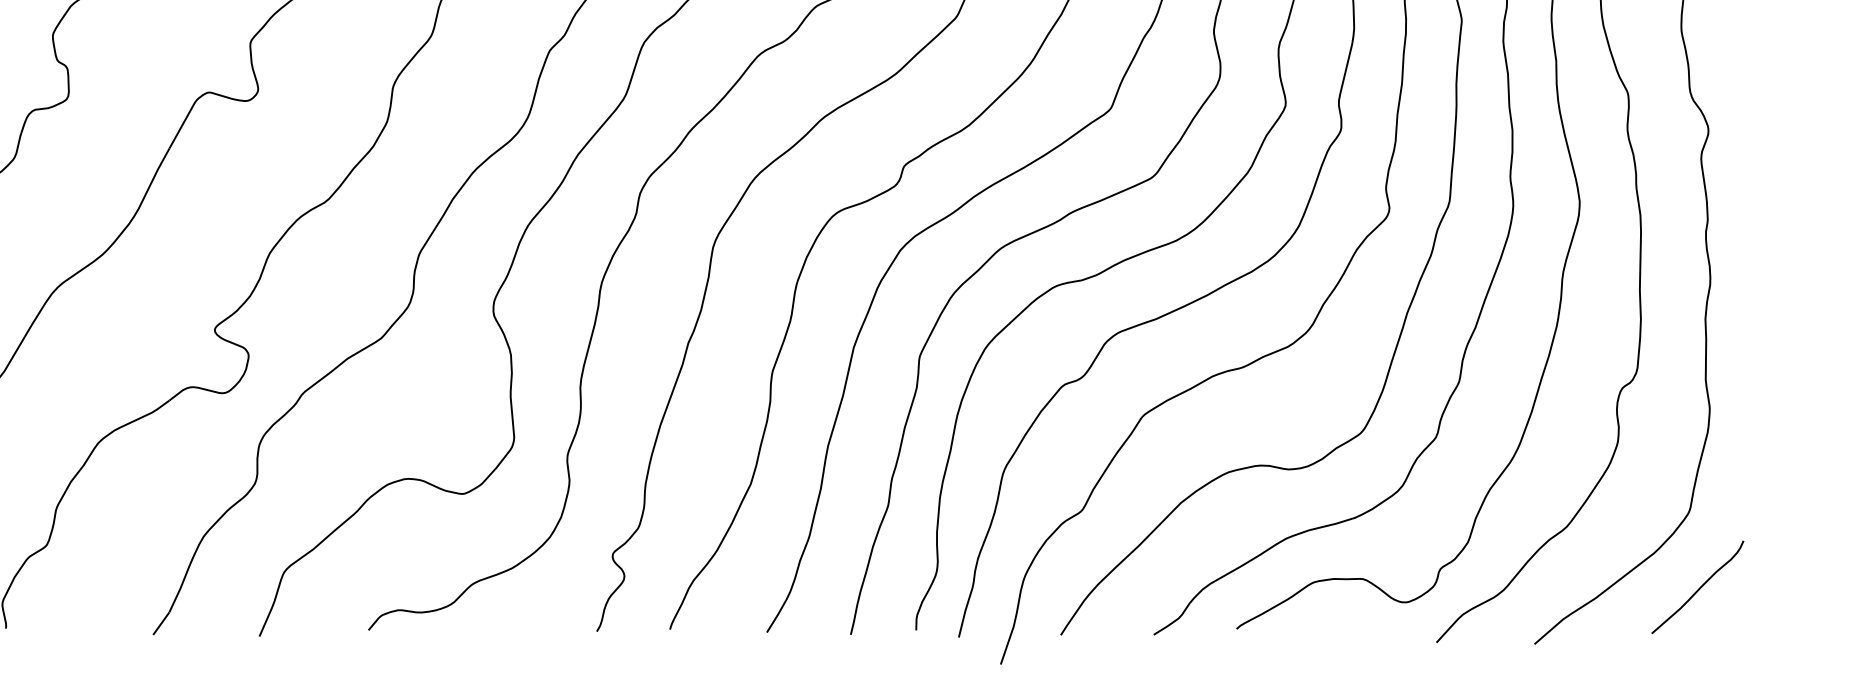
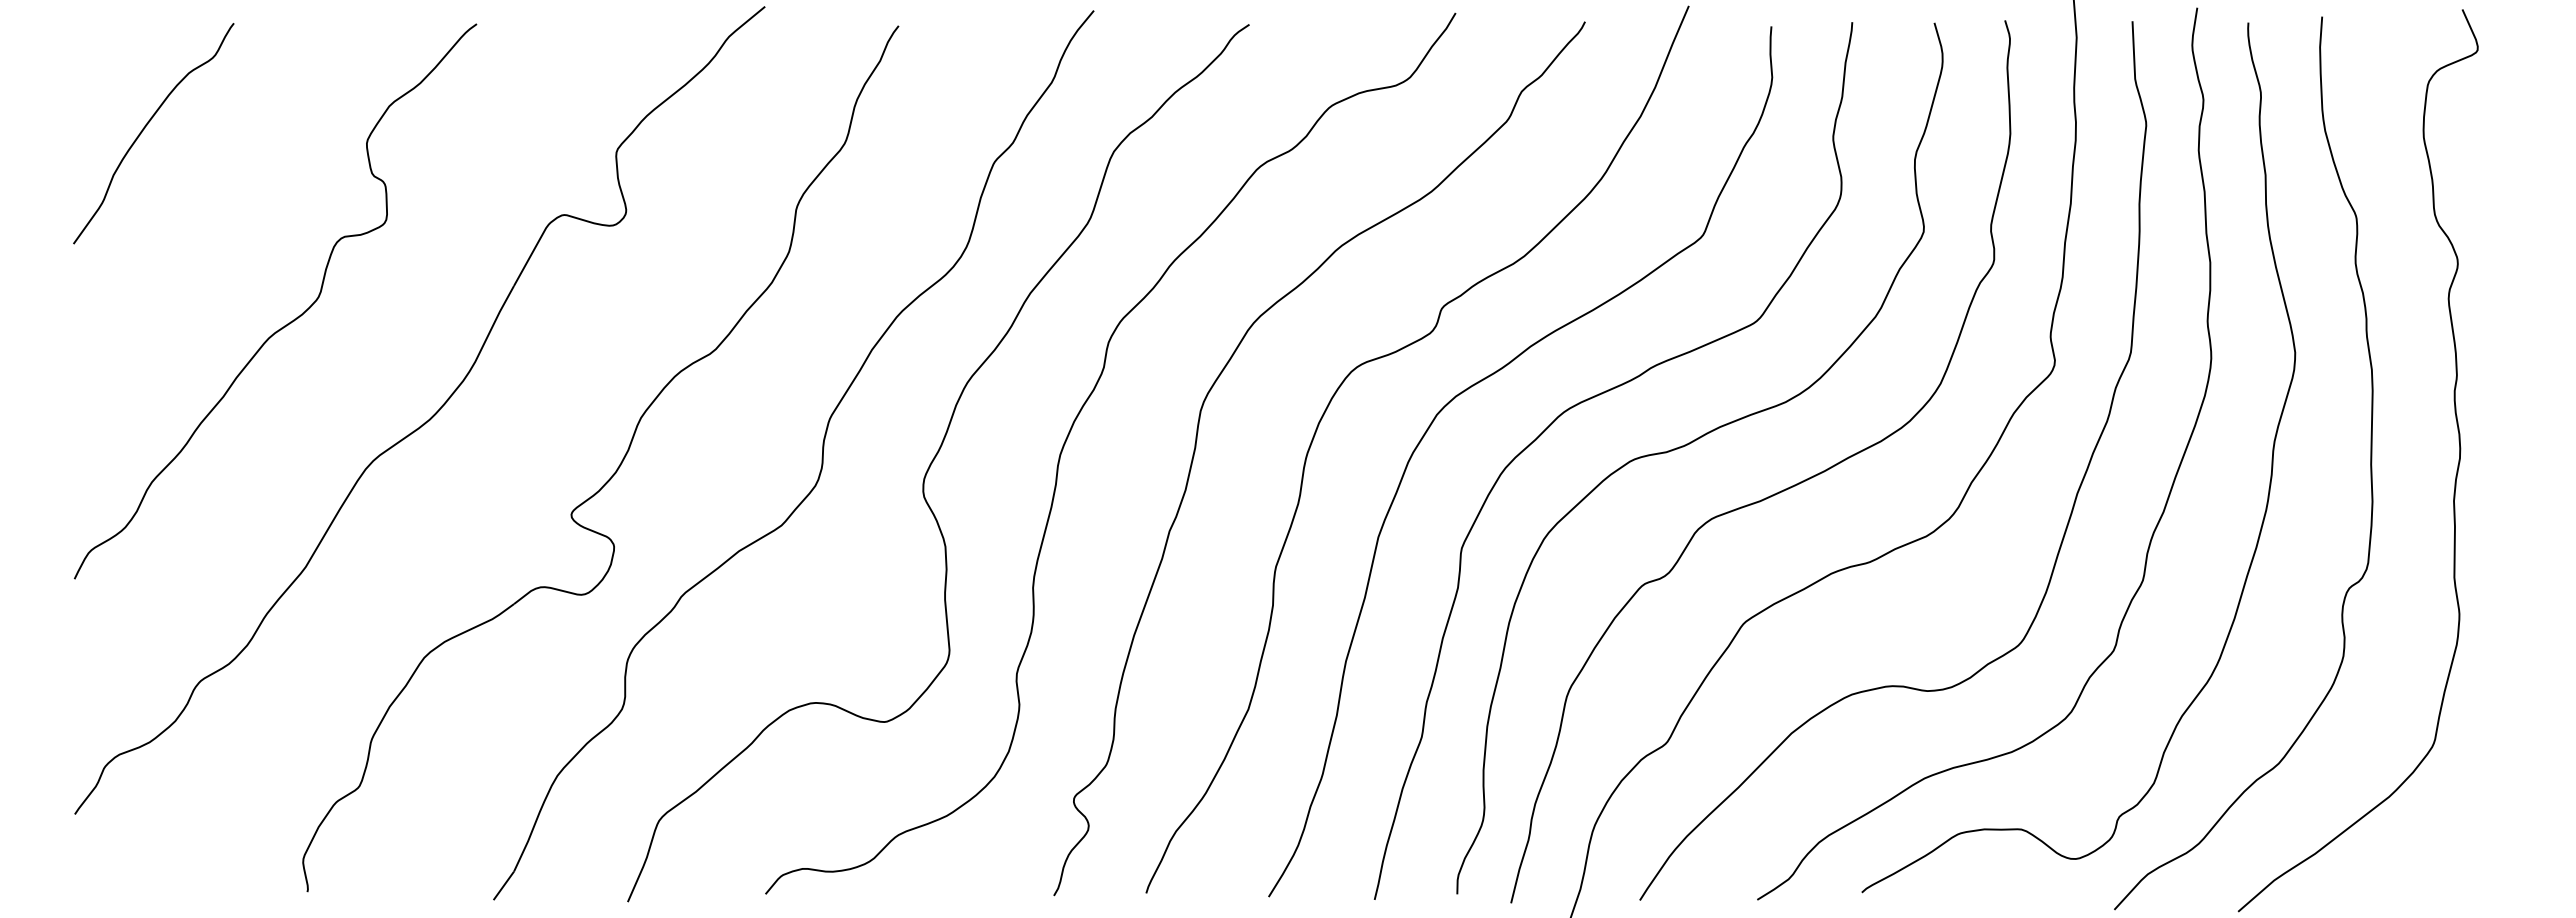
curve: (1698, 588) -> (2445, 841), removed

